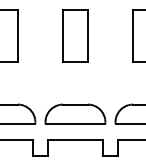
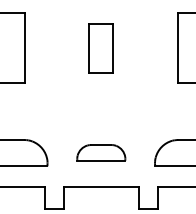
part: (75, 35) -> (101, 47), size x0.7
part: (75, 113) -> (101, 151), size x0.6

